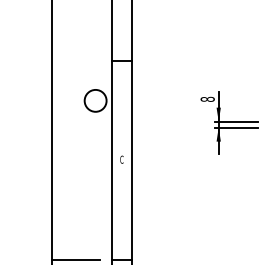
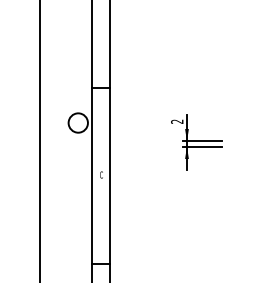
text: (207, 99) -> (177, 121), 8 -> 2
line: (75, 259) -> (60, 263), removed

